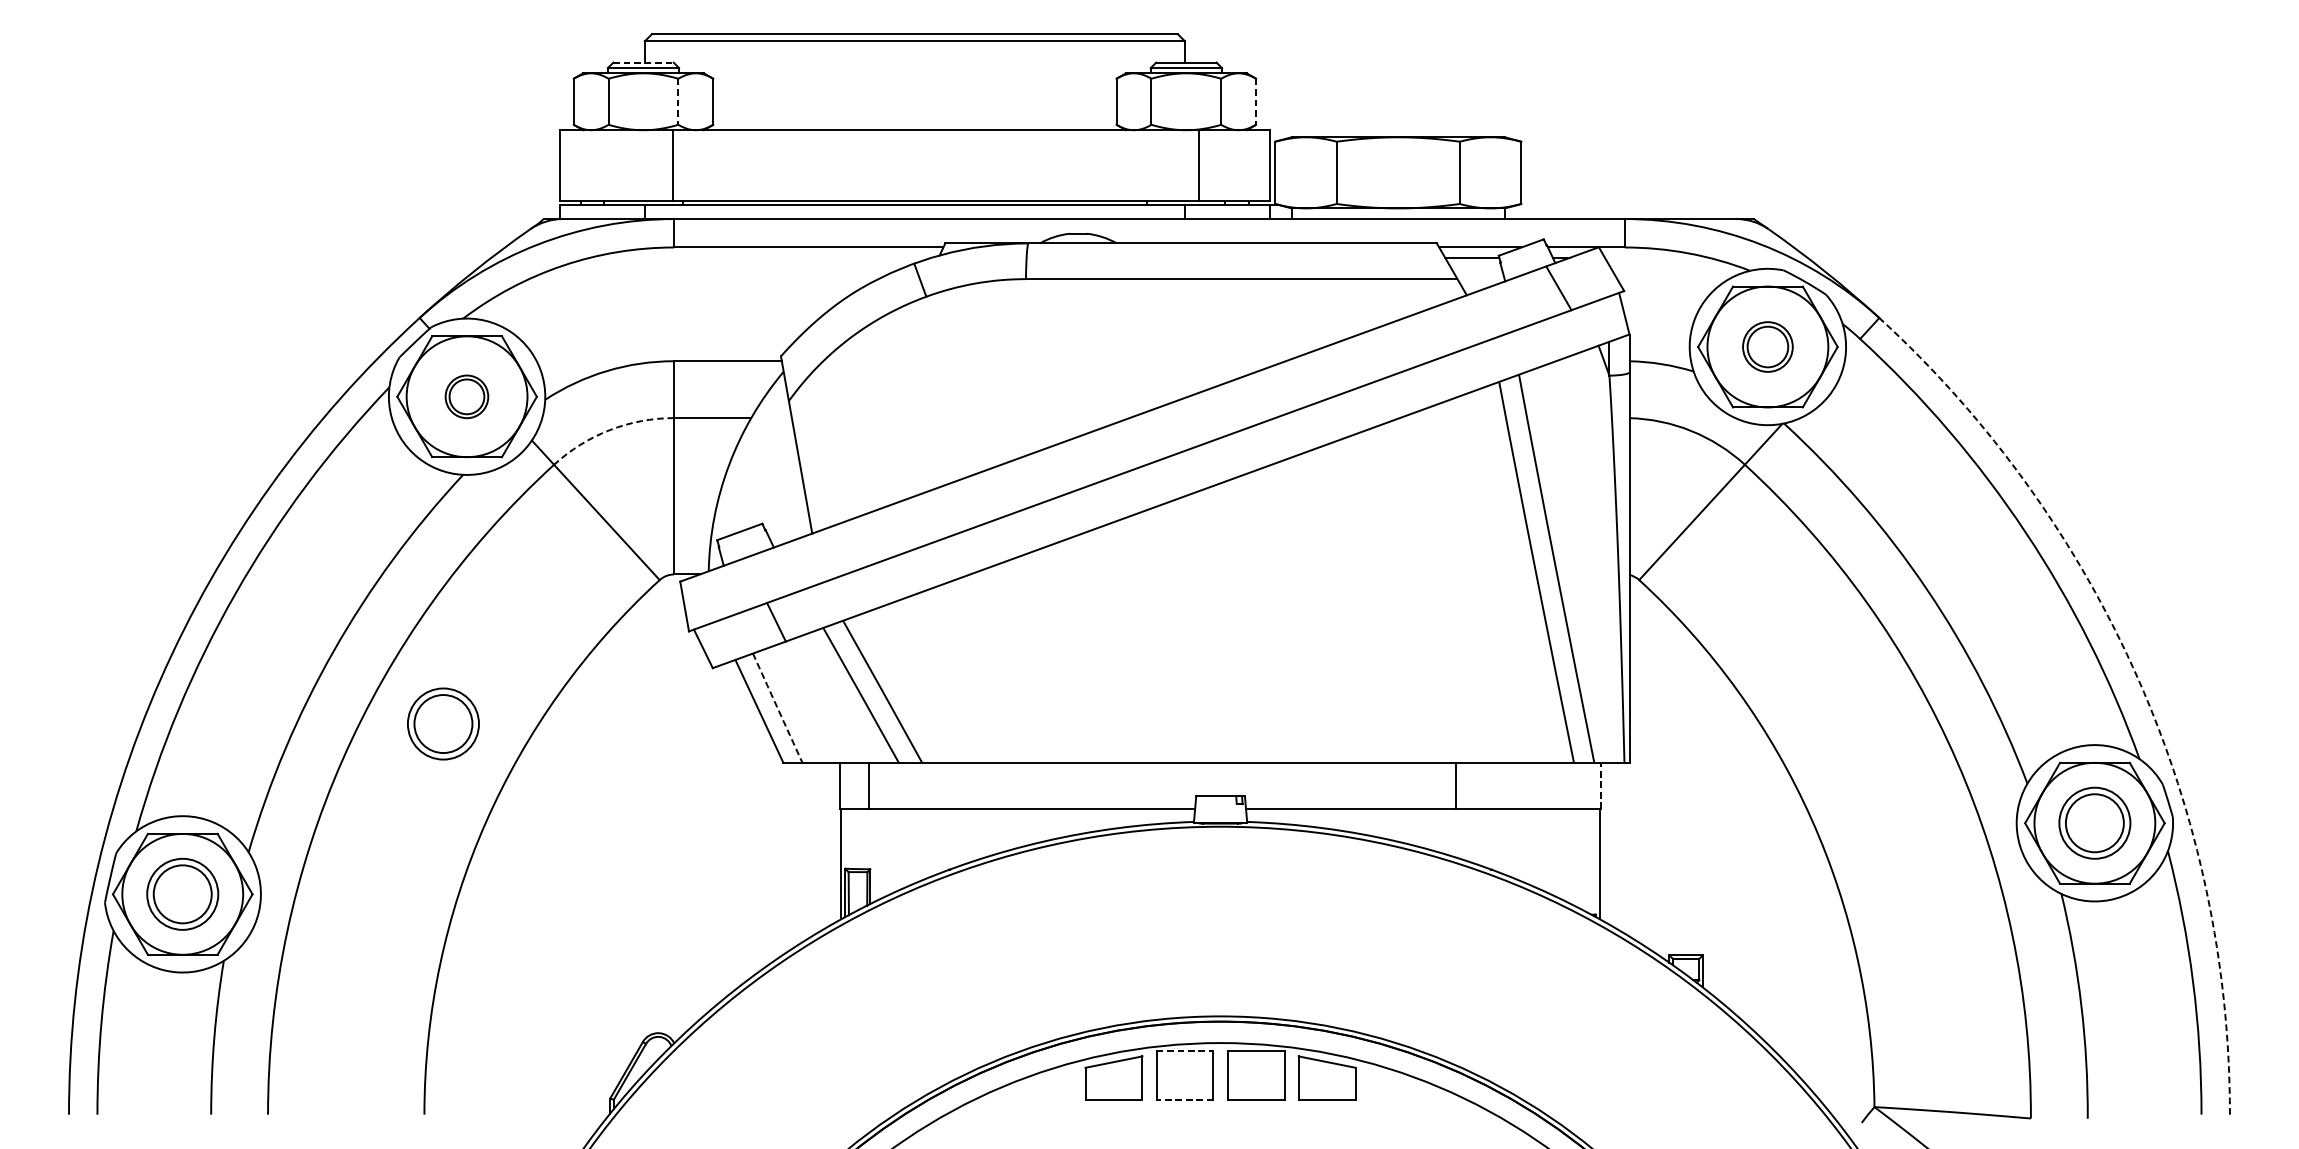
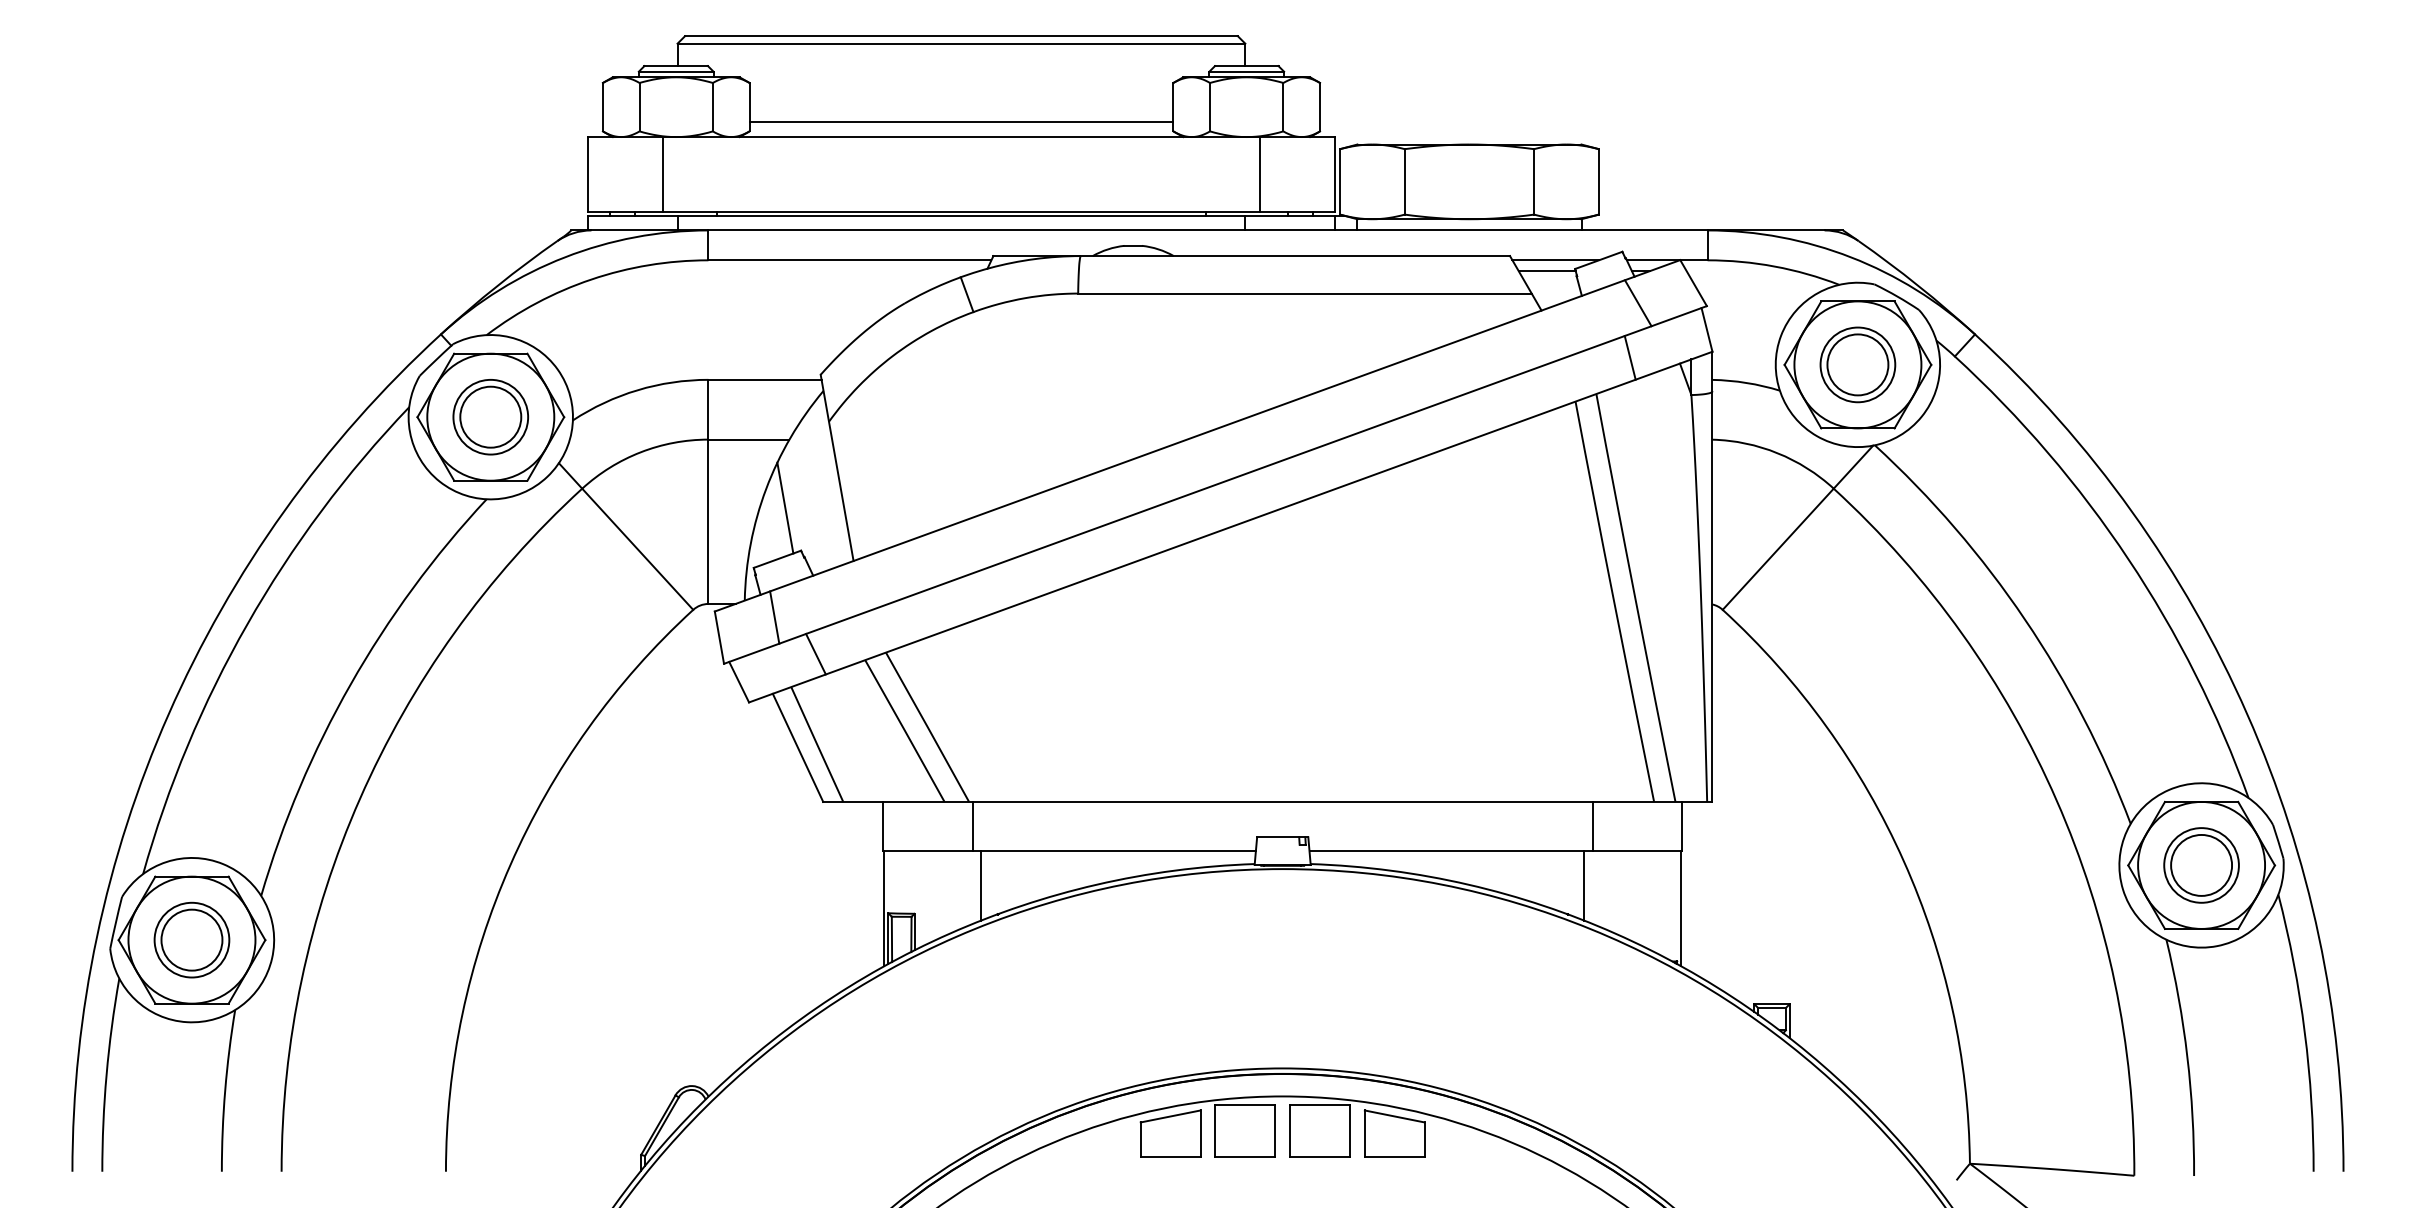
line: (643, 63) -> (676, 66), dashed -> solid
line: (678, 102) -> (712, 107), dashed -> solid
line: (1256, 102) -> (1320, 107), dashed -> solid
line: (914, 116) -> (961, 122), added
line: (673, 165) -> (662, 174), moved
line: (1550, 339) -> (1629, 357), added
part: (1767, 346) -> (1857, 364), size x1.43
part: (466, 397) -> (490, 417), size x1.67
arc: (609, 430) -> (640, 452), dashed -> solid
line: (747, 482) -> (785, 507), added
line: (737, 587) -> (774, 617), added
arc: (2138, 679) -> (2247, 714), dashed -> solid
arc: (777, 708) -> (817, 744), dashed -> solid
part: (443, 723) -> (465, 760), removed
line: (869, 785) -> (972, 825), moved
line: (1455, 785) -> (1592, 825), moved
line: (1600, 785) -> (1682, 825), dashed -> solid
line: (933, 842) -> (981, 885), added
line: (1507, 842) -> (1584, 885), added
line: (1185, 1050) -> (1245, 1104), dashed -> solid
line: (1185, 1100) -> (1245, 1156), dashed -> solid

